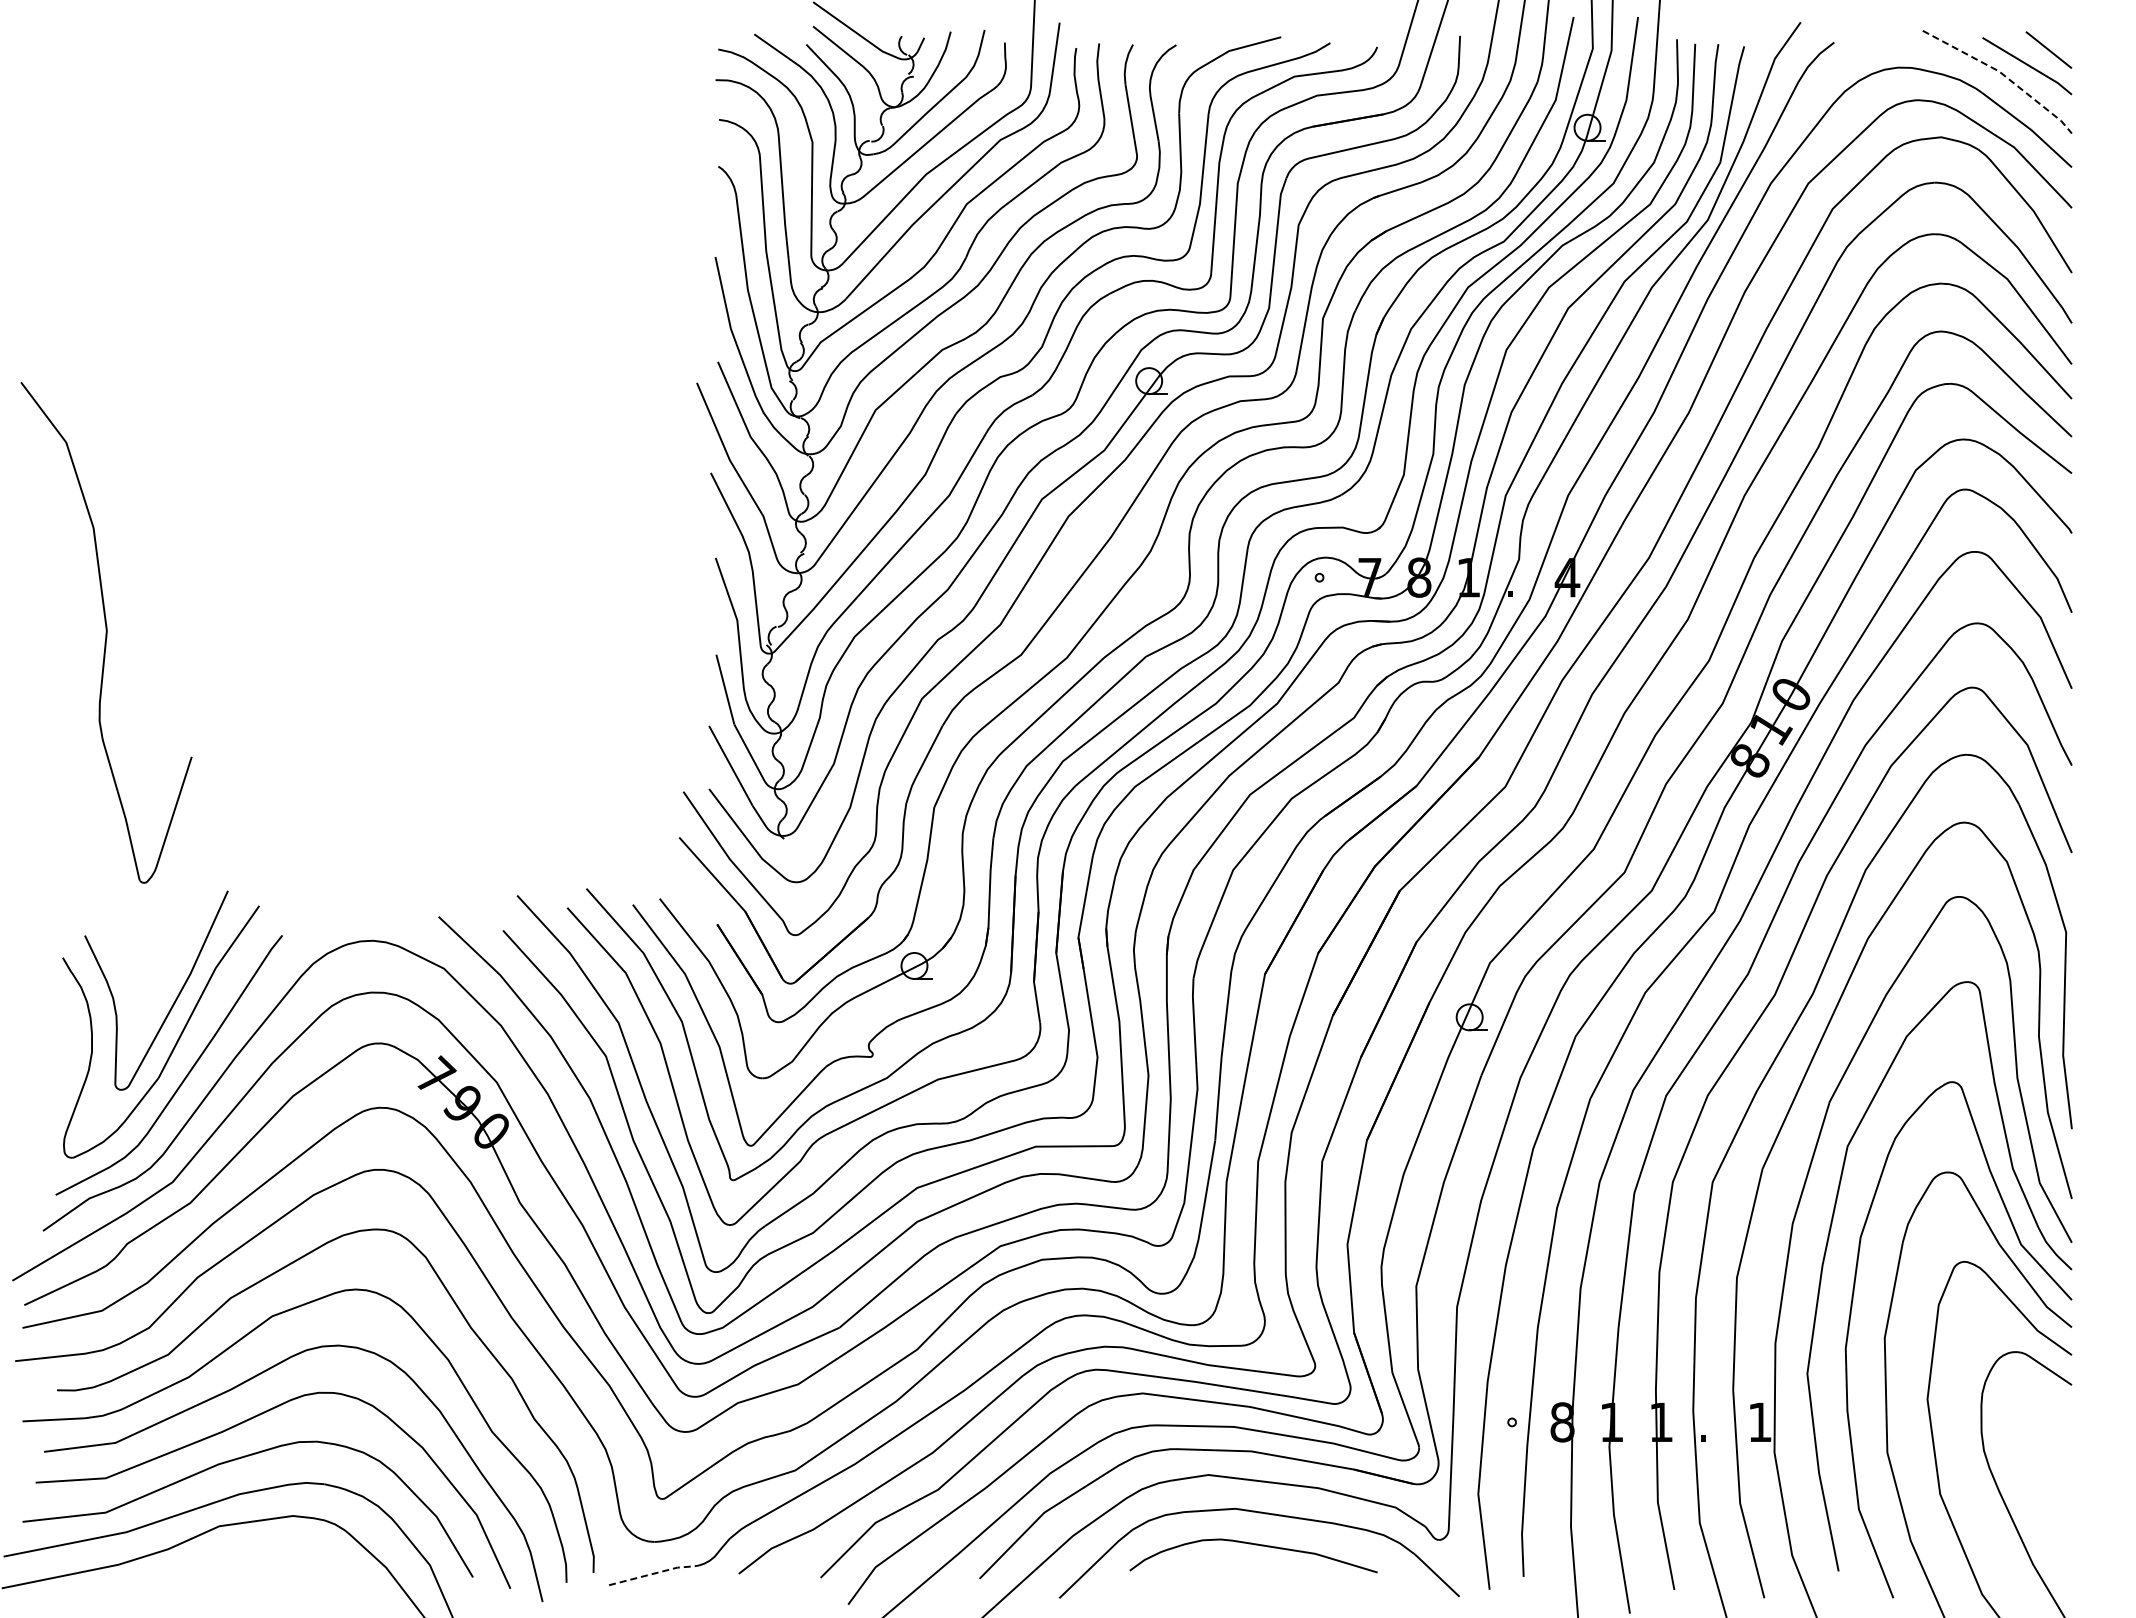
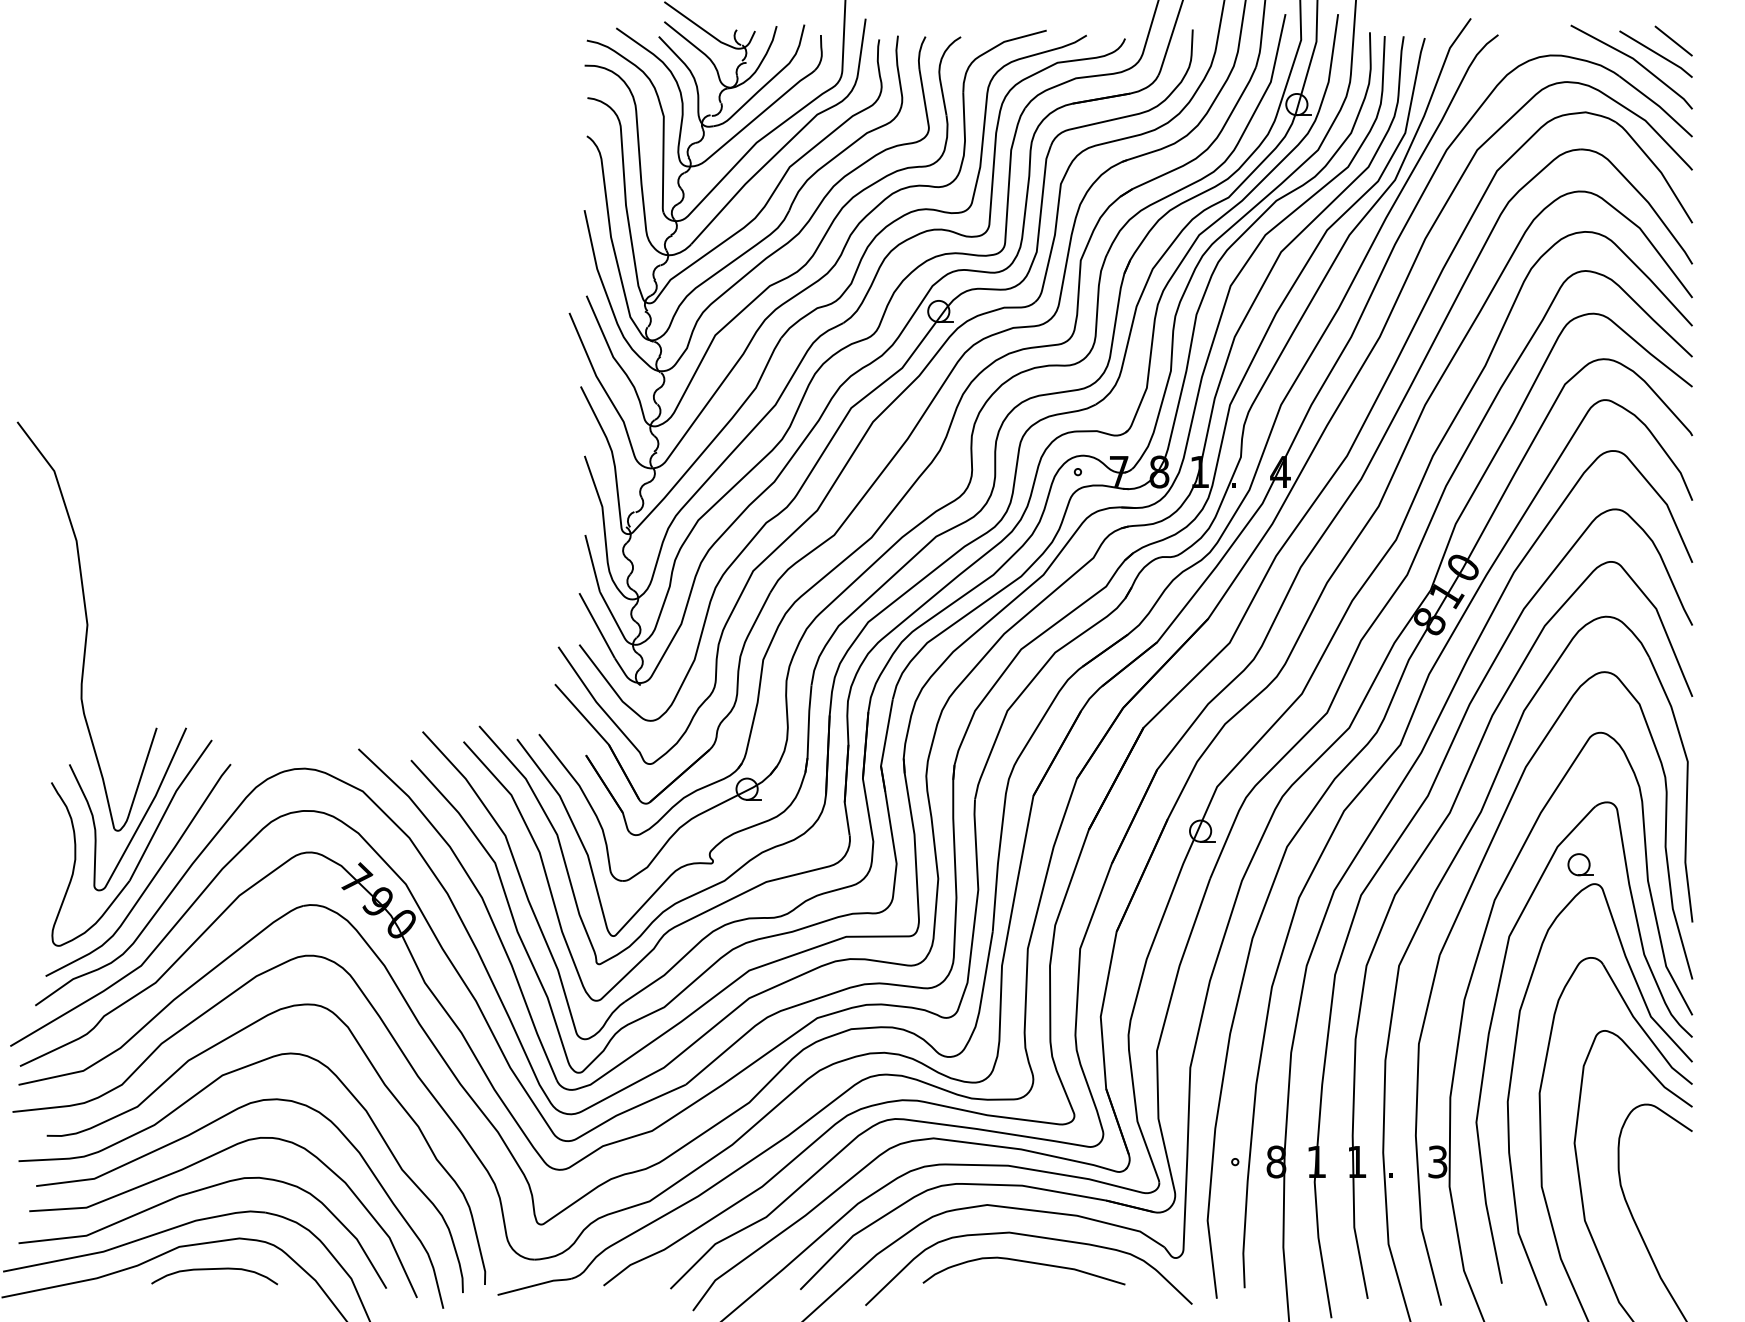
line: (2002, 74) -> (1635, 61), dashed -> solid
part: (106, 632) -> (87, 626), moved
part: (1934, 1058) -> (1580, 864), added
text: (1759, 1422) -> (1437, 1162), 1 -> 3
curve: (262, 1554) -> (214, 1269), added
line: (655, 1573) -> (535, 1285), dashed -> solid

